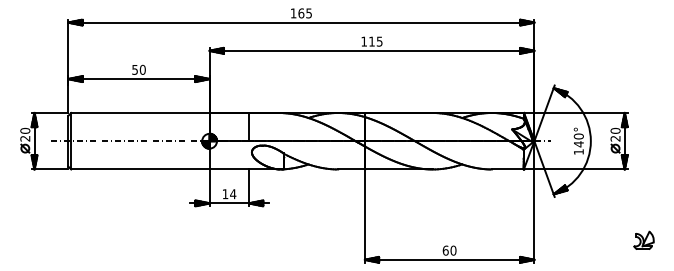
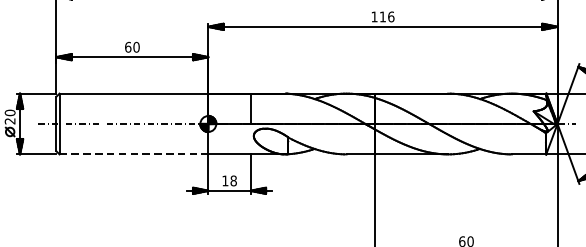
text: (379, 41) -> (391, 16), 115 -> 116
text: (135, 69) -> (128, 46), 50 -> 60
line: (140, 169) -> (134, 154), solid -> dashed
text: (233, 194) -> (234, 181), 14 -> 18

